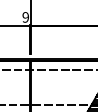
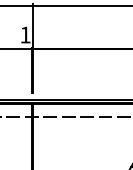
text: (25, 17) -> (25, 35), 9 -> 1

